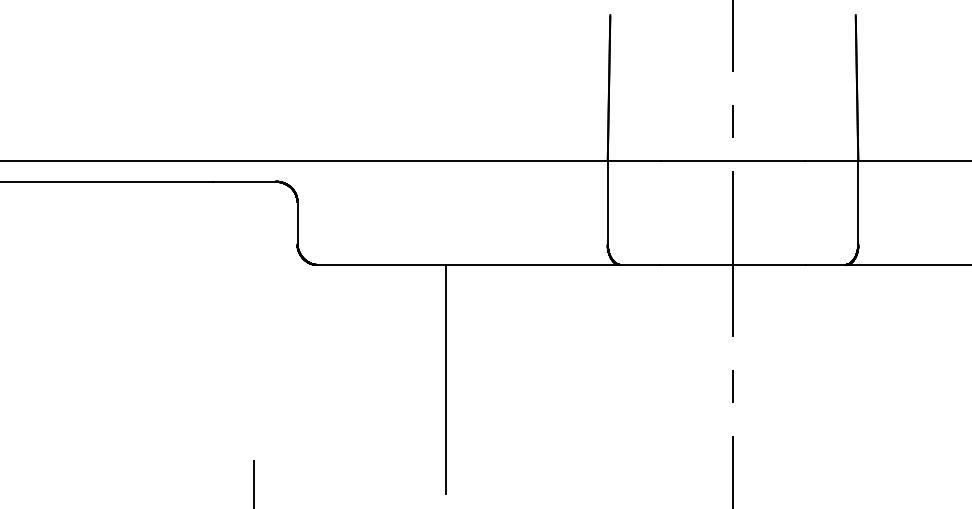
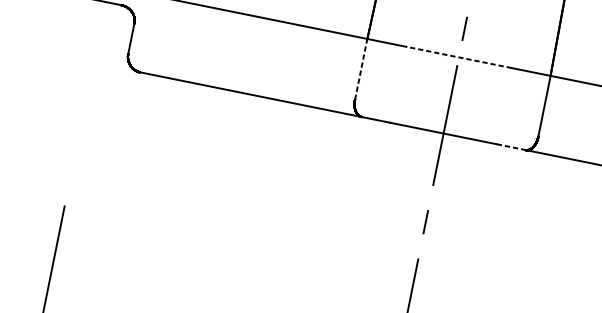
line: (732, 160) -> (458, 57), solid -> dashed
line: (607, 202) -> (361, 69), solid -> dashed
line: (825, 264) -> (511, 146), solid -> dashed
line: (445, 378) -> (216, 174), removed

